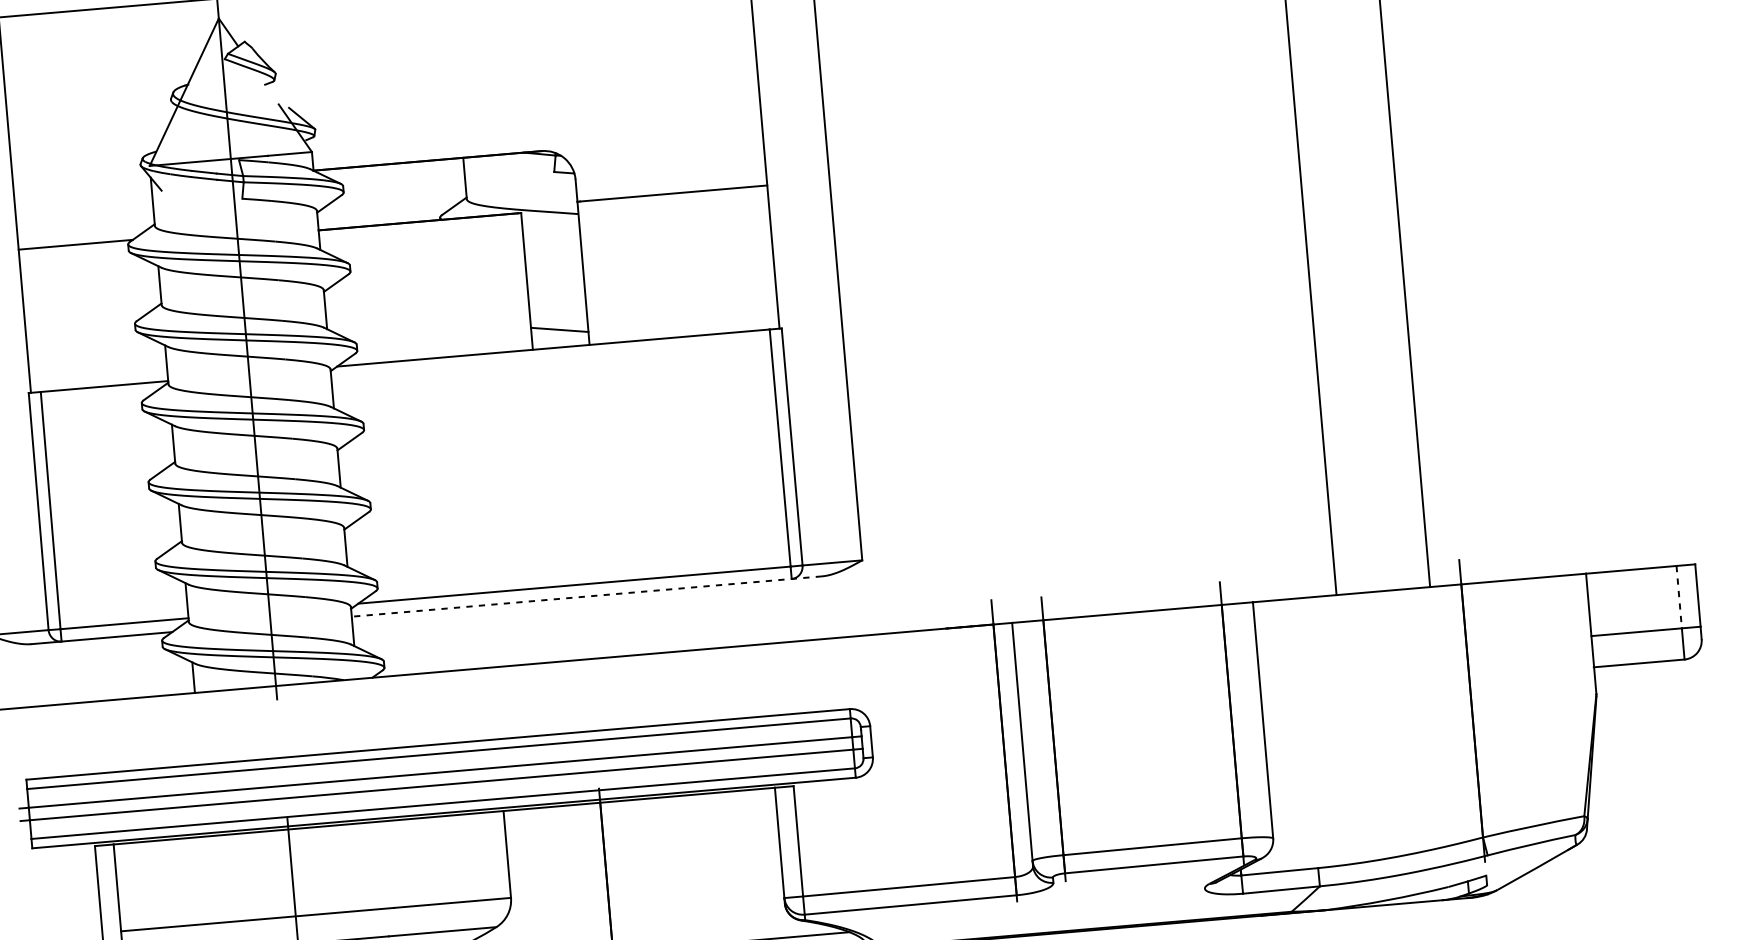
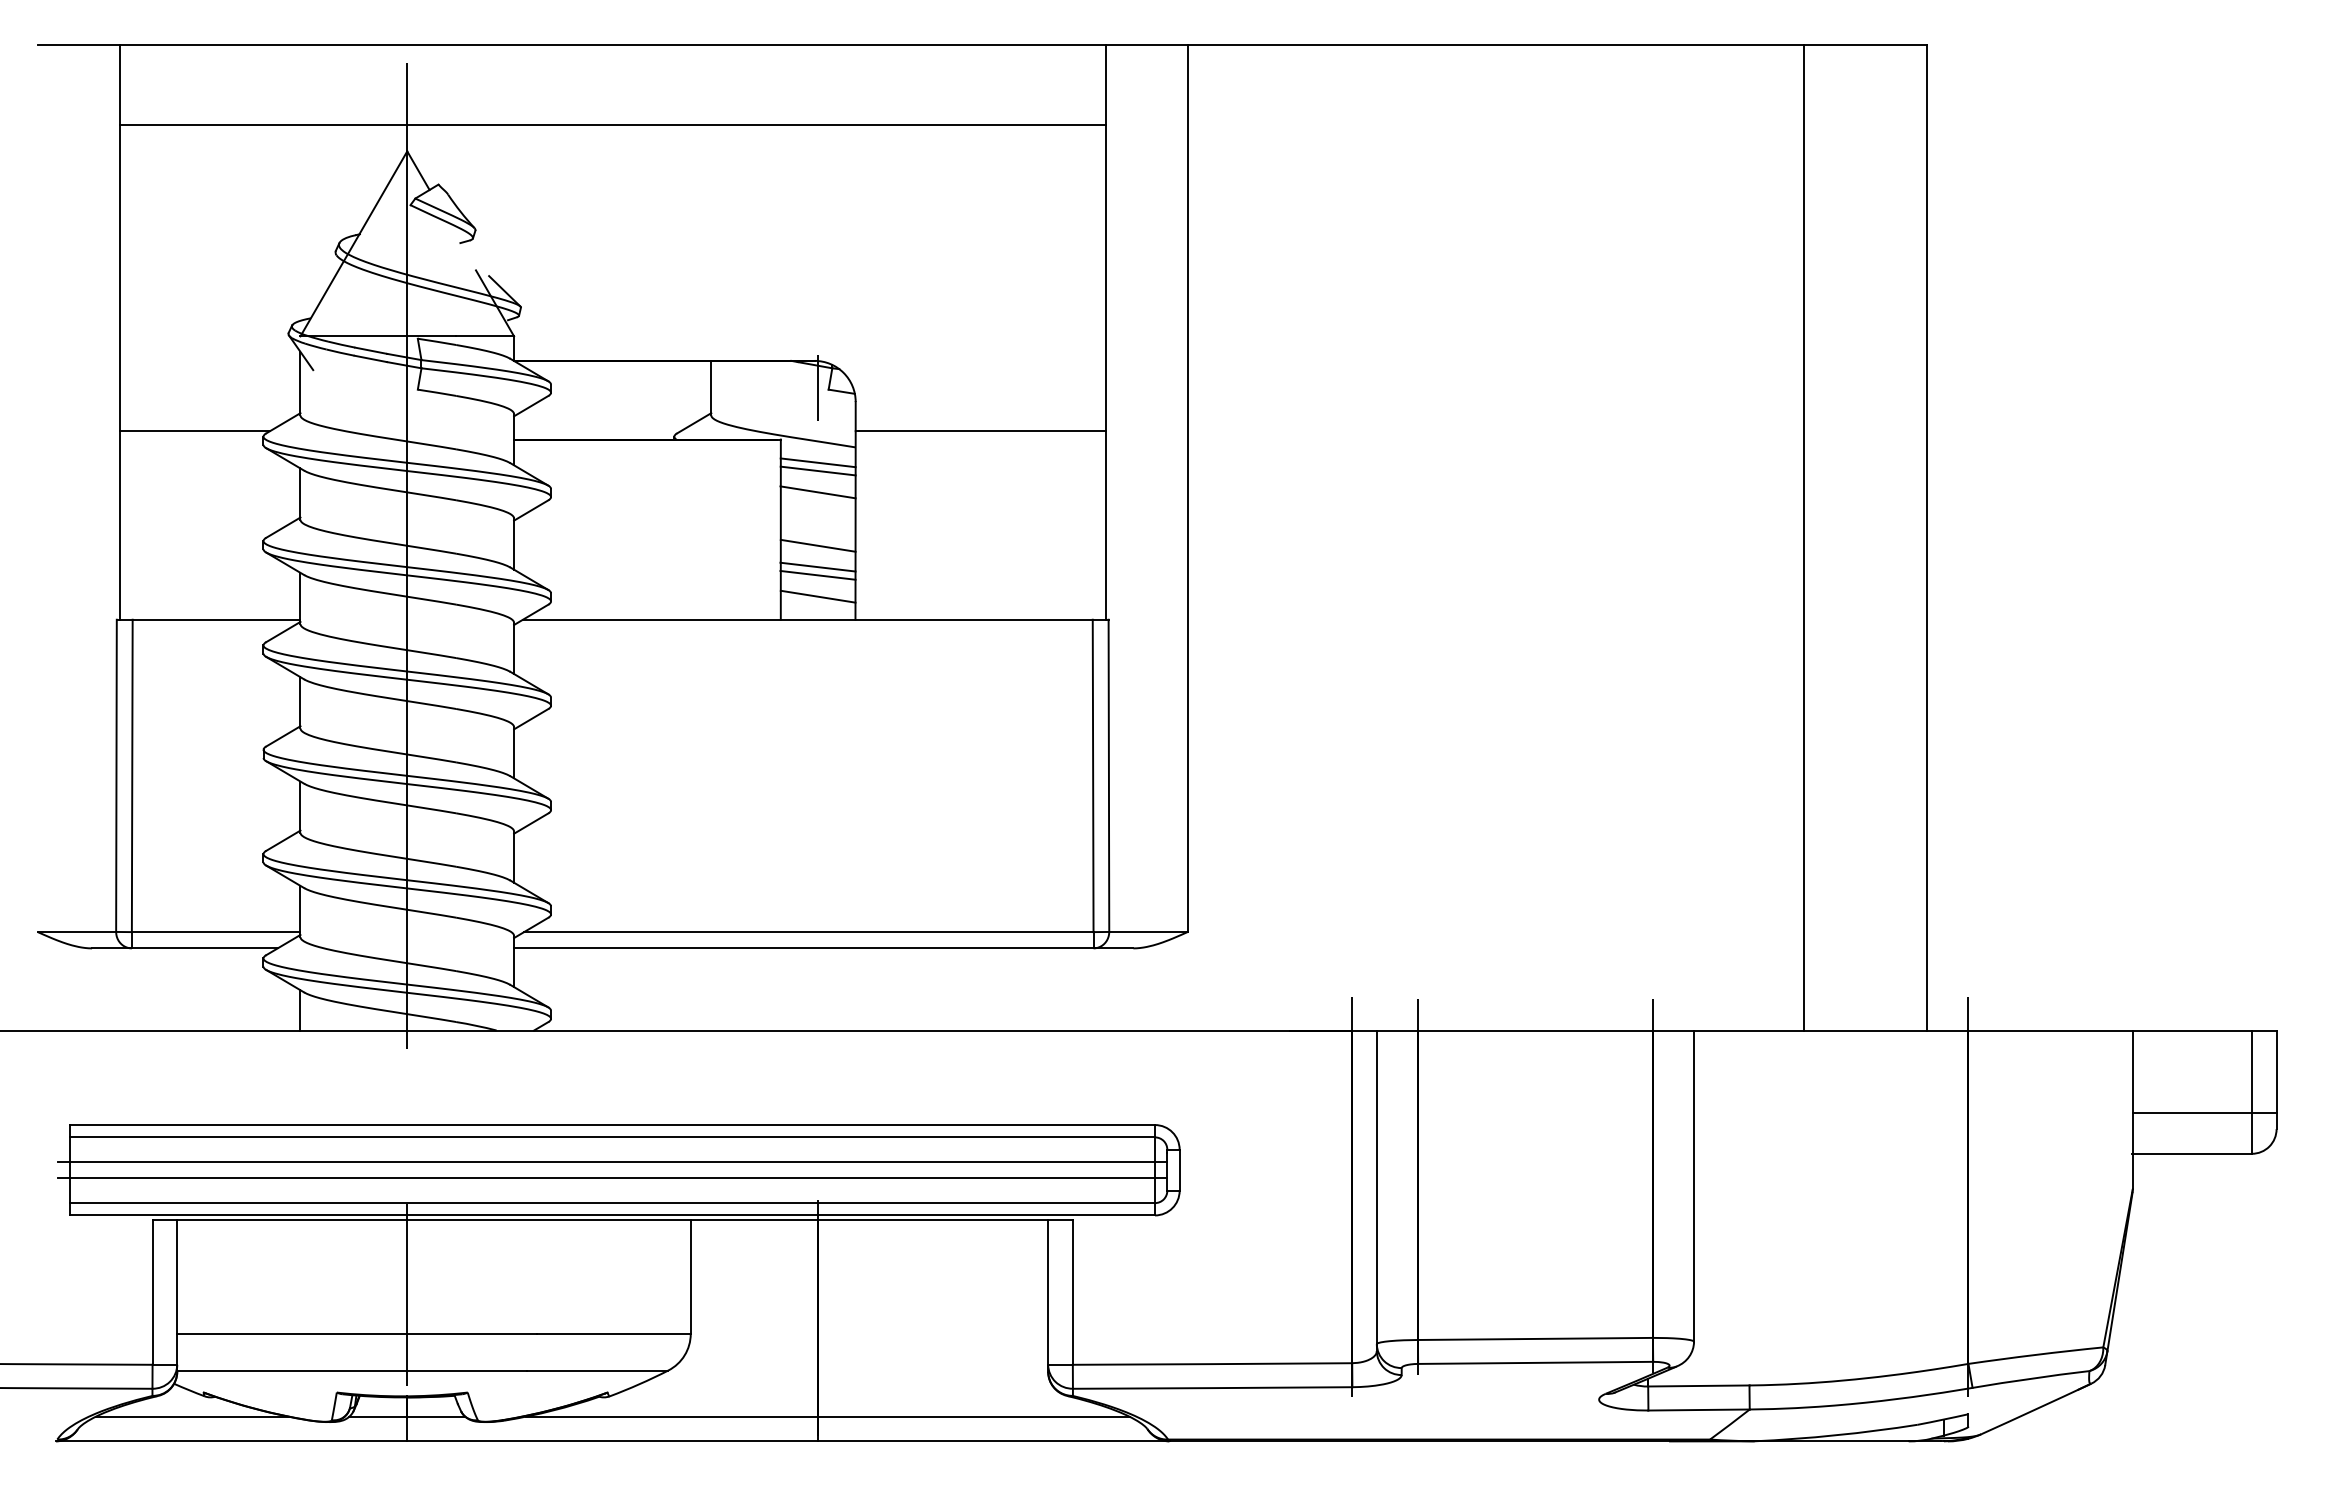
line: (546, 171) -> (818, 387), added
line: (550, 228) -> (817, 462), added
line: (551, 234) -> (817, 470), added
line: (552, 250) -> (817, 492), added
line: (555, 291) -> (817, 545), added
line: (557, 307) -> (817, 566), added
line: (557, 313) -> (817, 574), added
line: (586, 596) -> (823, 948), dashed -> solid
line: (1678, 597) -> (2251, 1072), dashed -> solid

